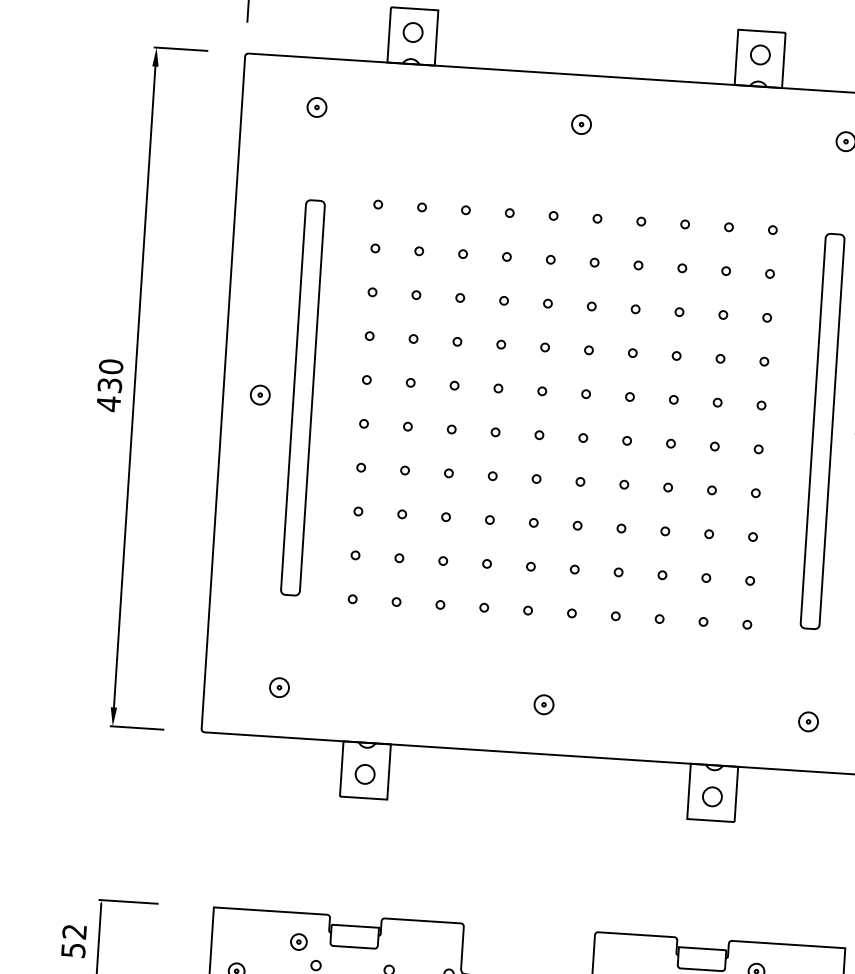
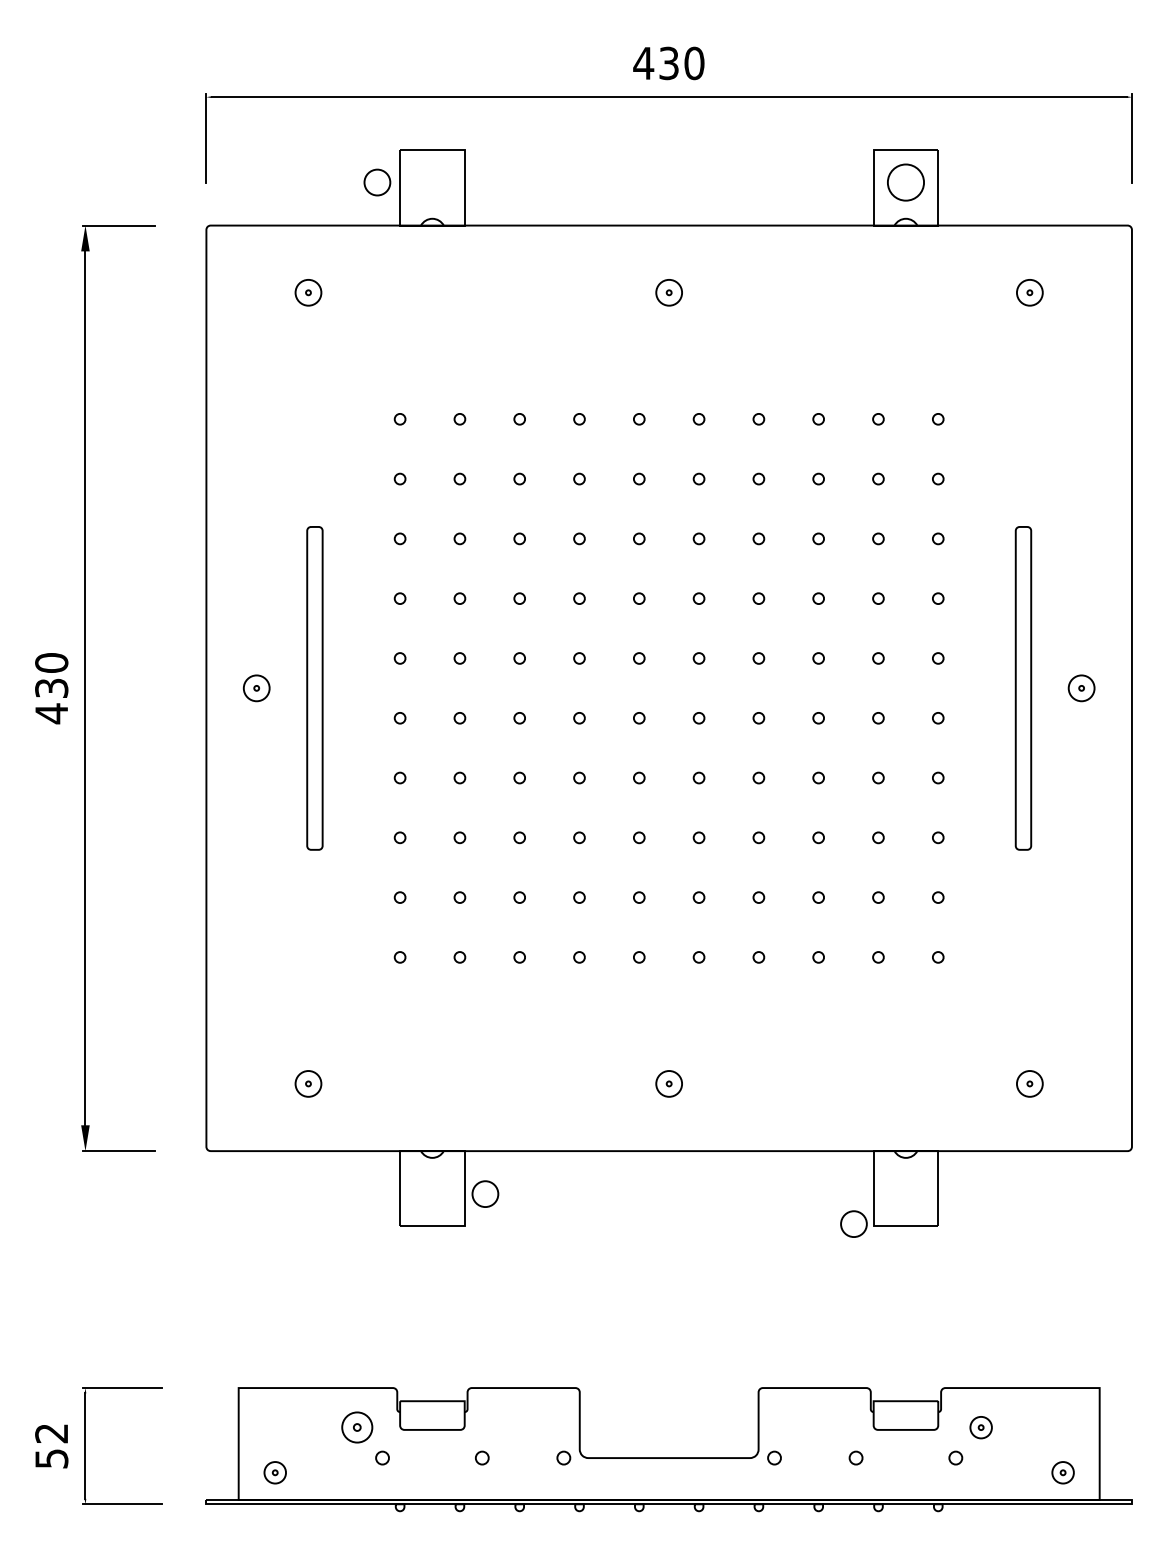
circle: (413, 32) -> (377, 182), moved
circle: (760, 54) -> (905, 182), size x1.4
part: (302, 397) -> (314, 688), size x0.6
part: (822, 431) -> (1023, 688), size x0.6
circle: (365, 773) -> (485, 1193), moved
circle: (712, 796) -> (853, 1223), moved
part: (298, 941) -> (356, 1427), size x1.4

